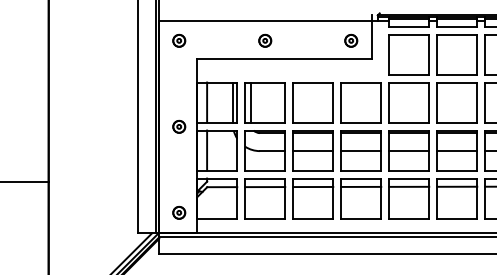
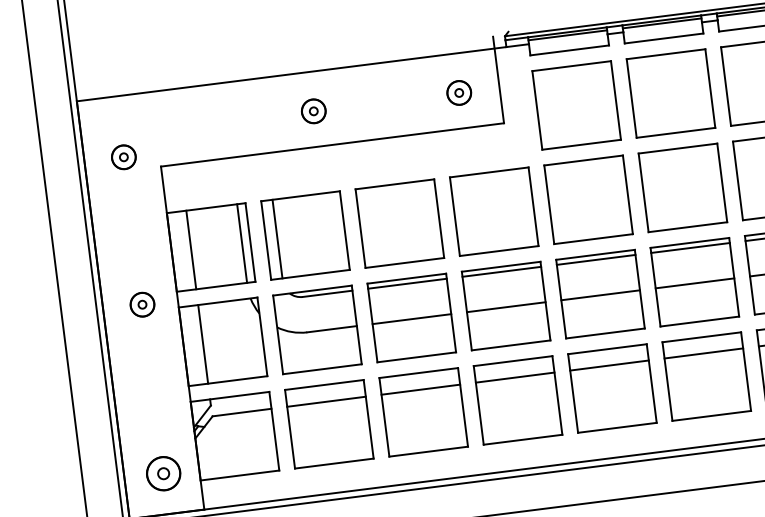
part: (179, 40) -> (124, 156), moved
part: (265, 40) -> (314, 110), moved
part: (179, 212) -> (164, 472), size x1.4

